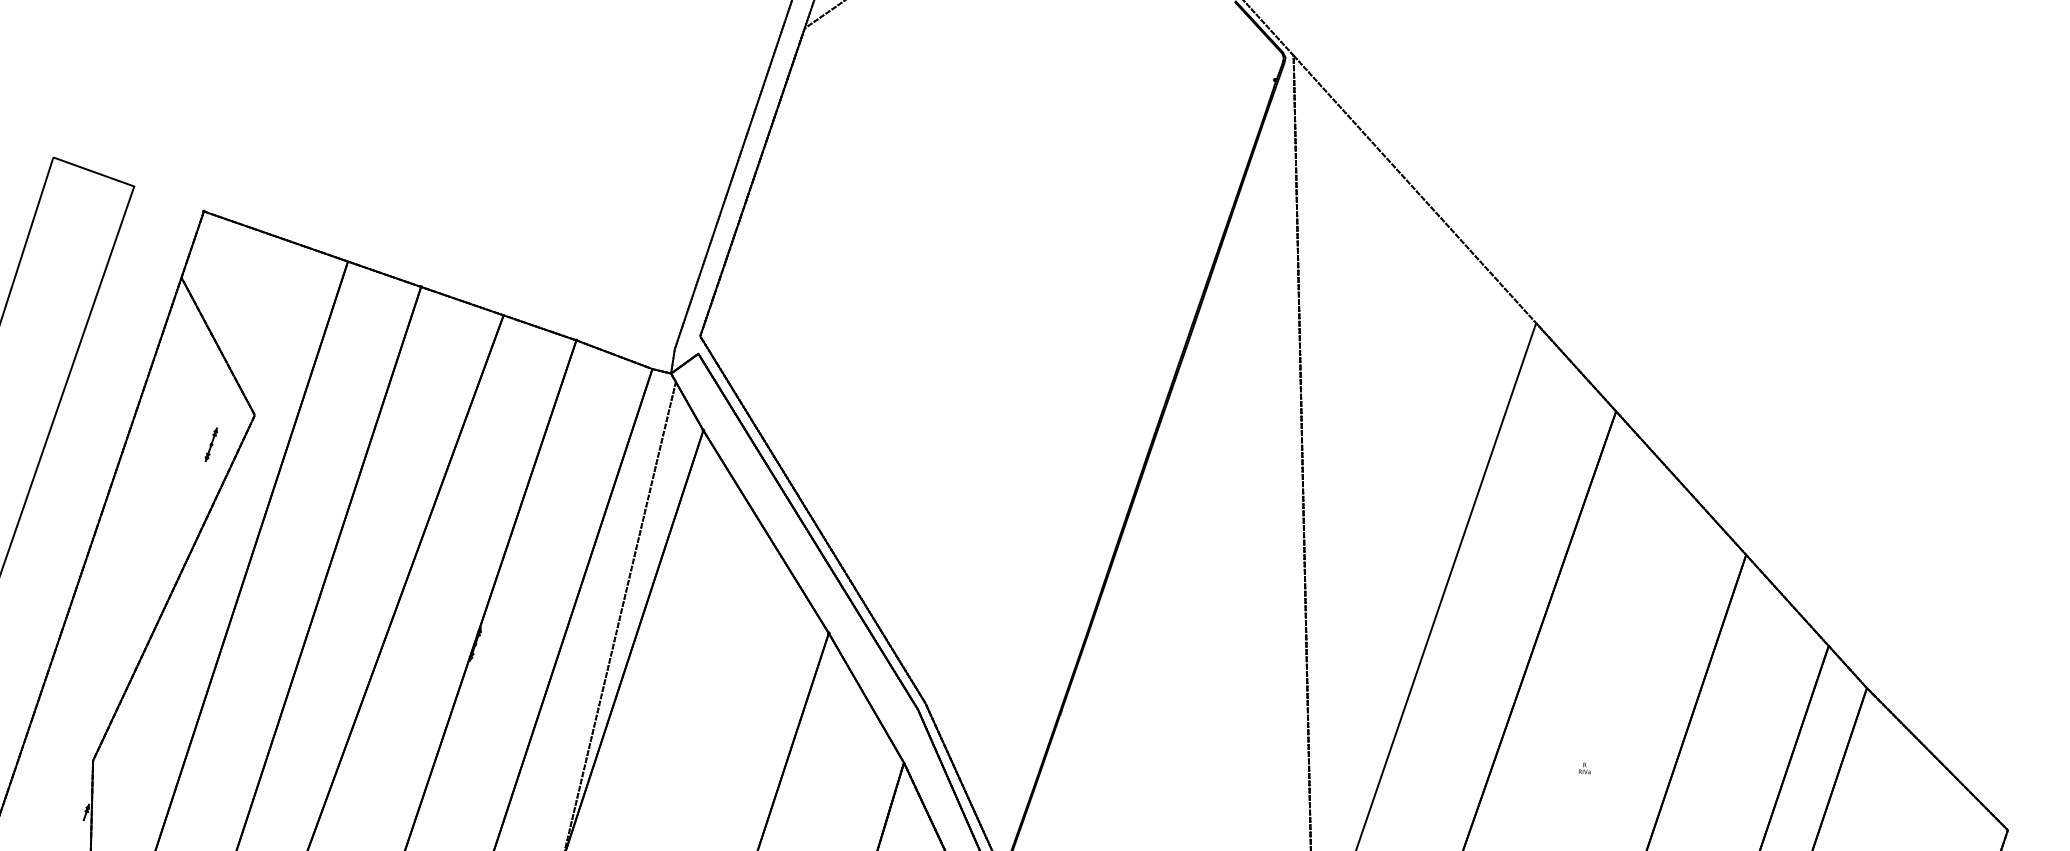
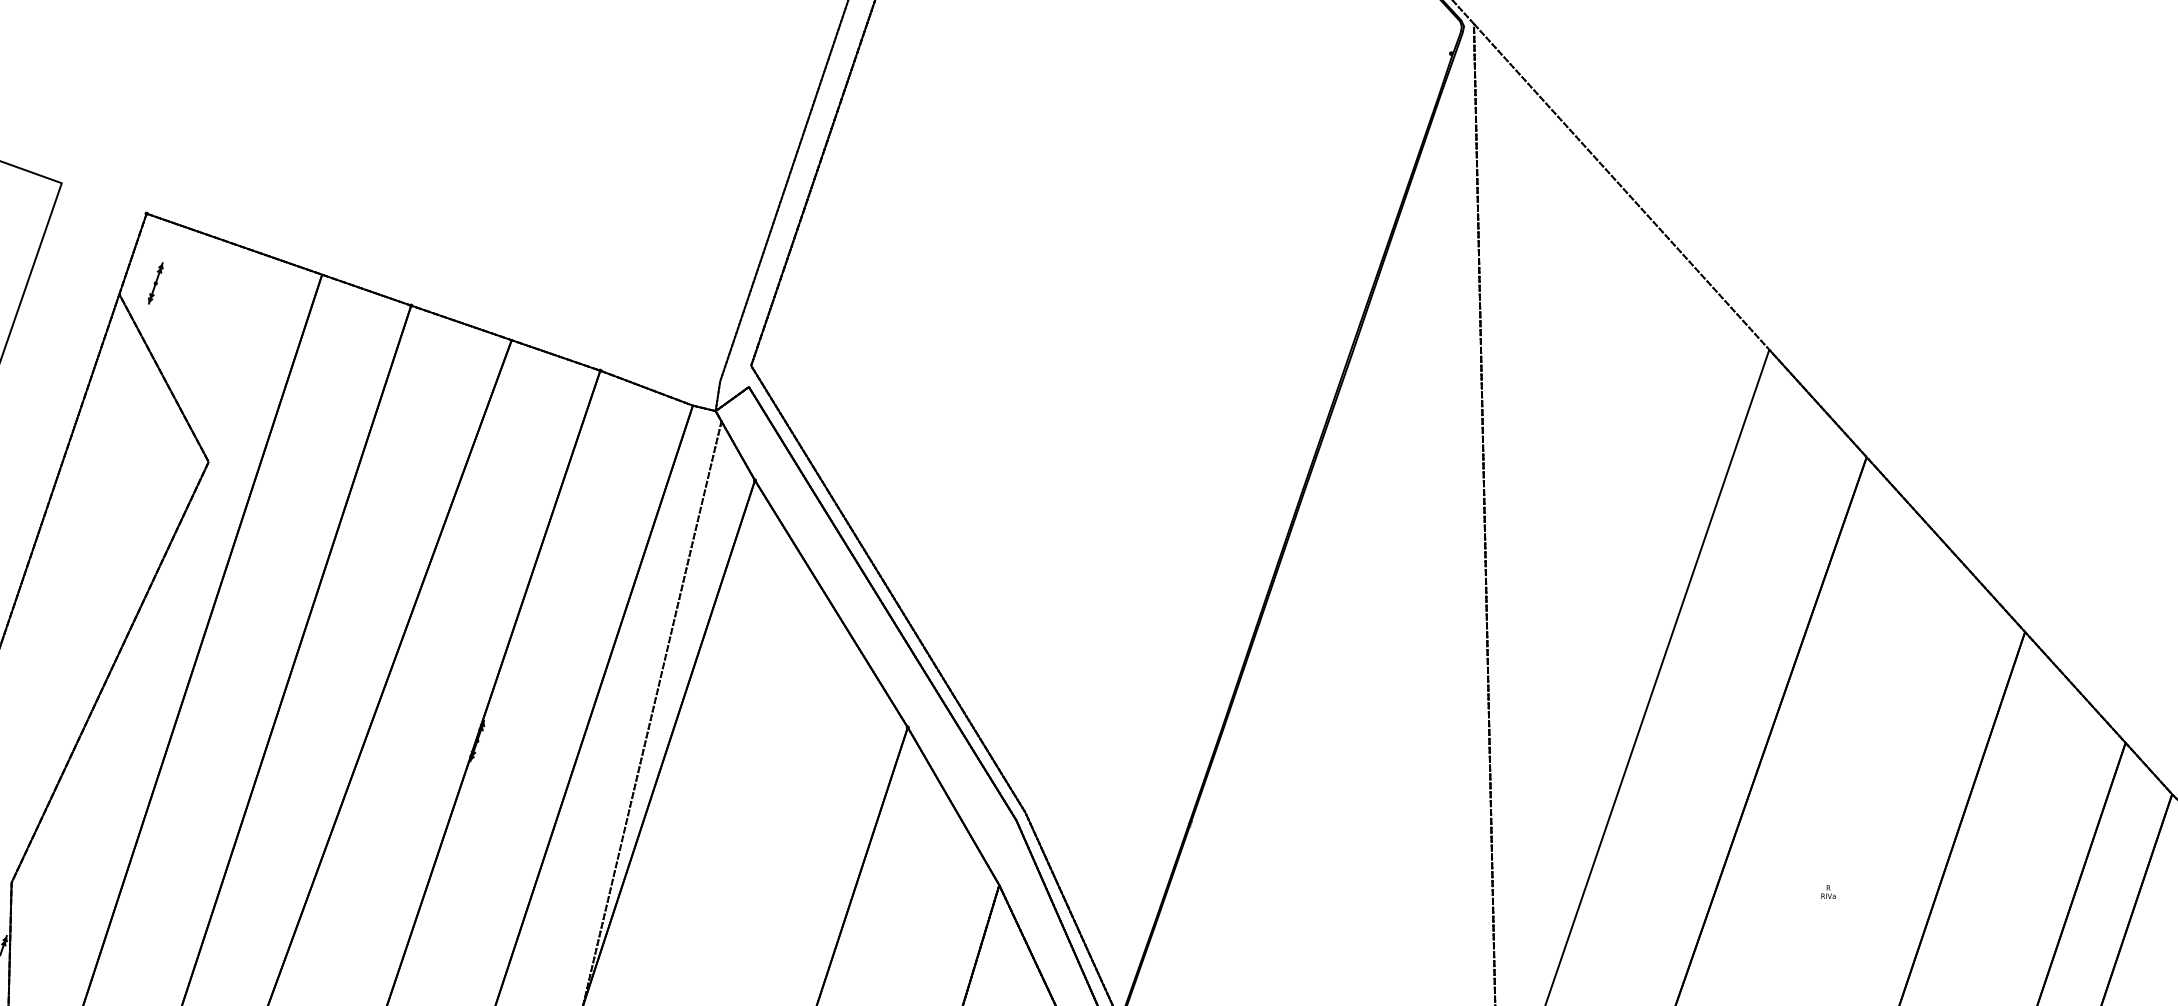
part: (210, 444) -> (154, 283), moved

